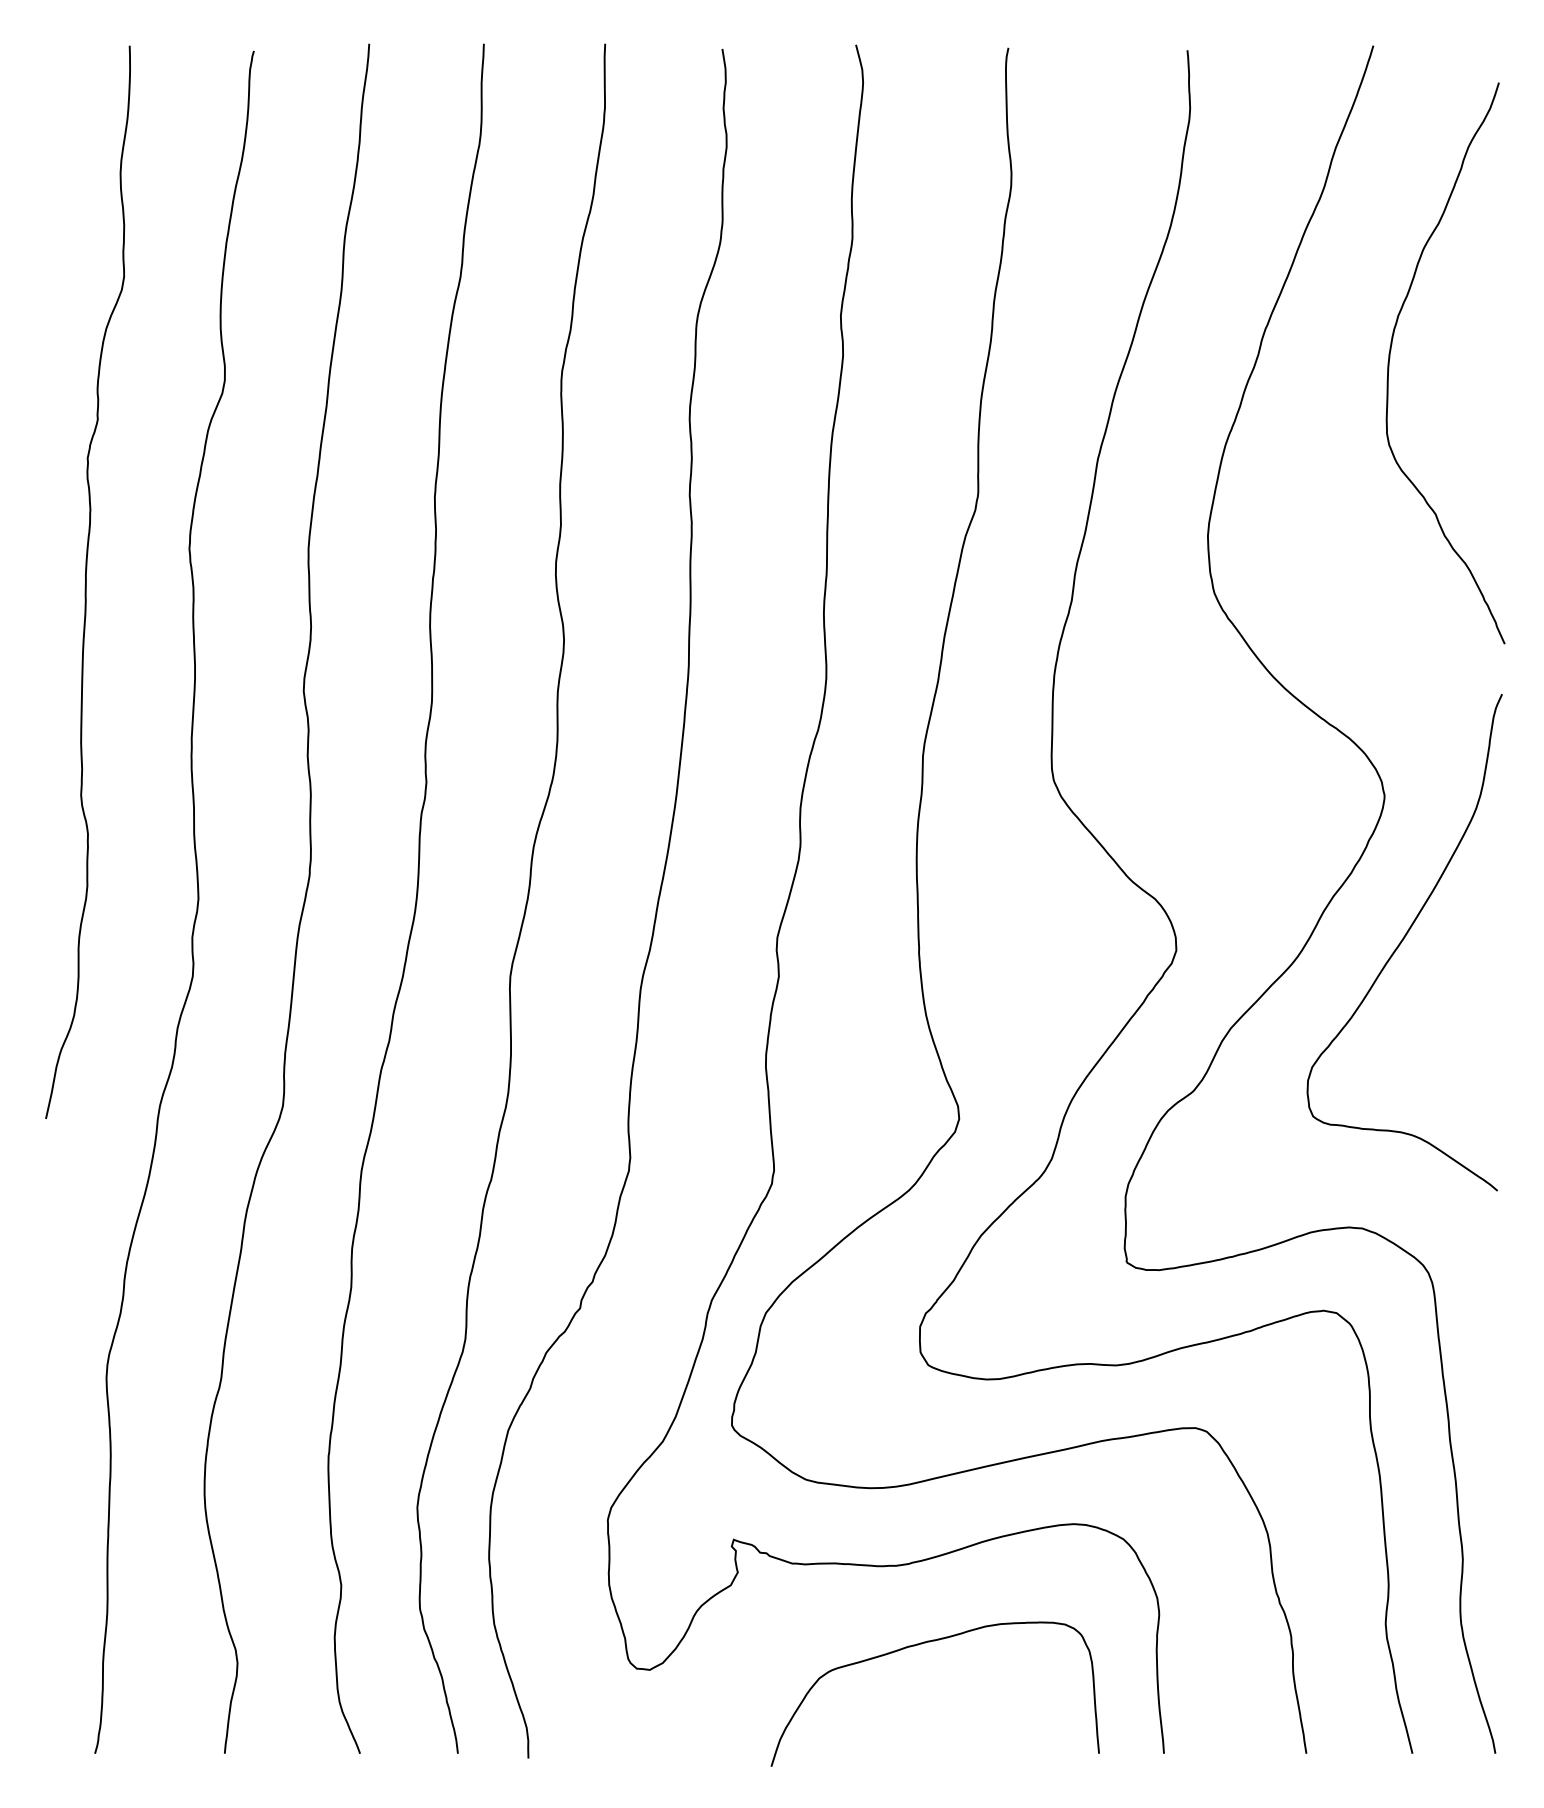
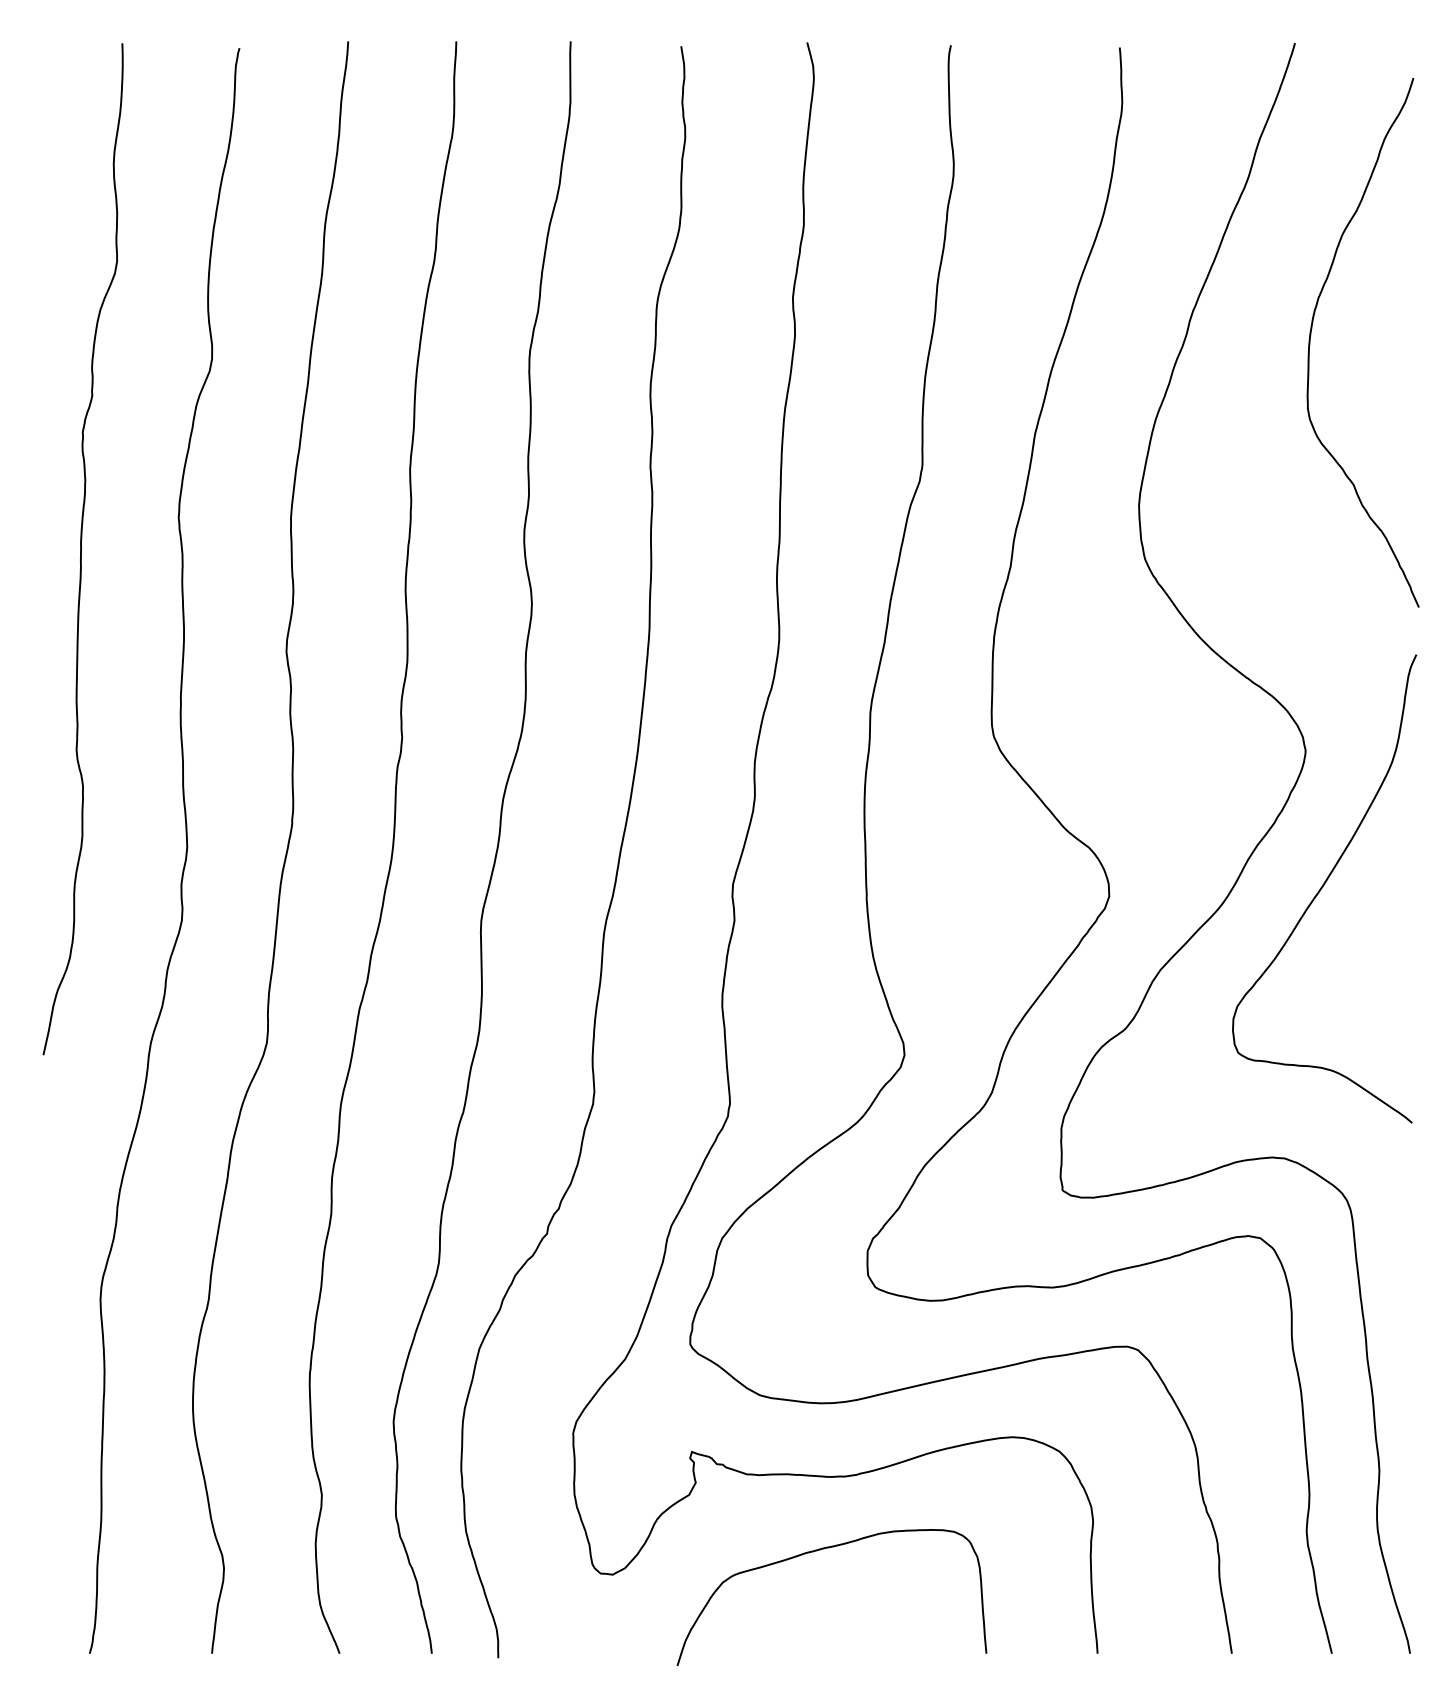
curve: (922, 1644) -> (819, 1550), moved

